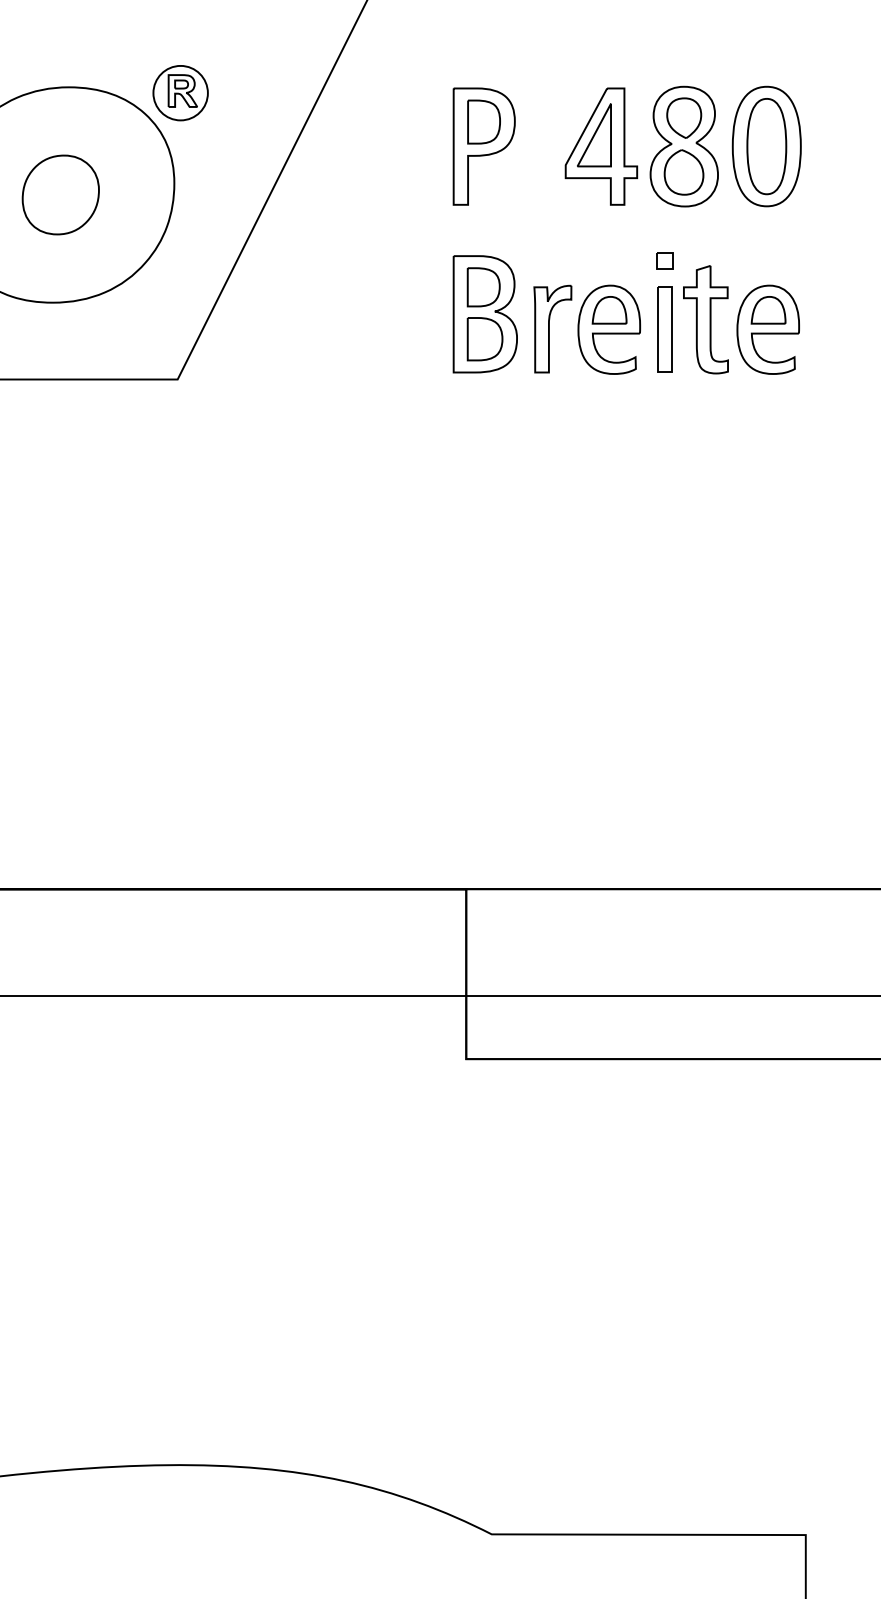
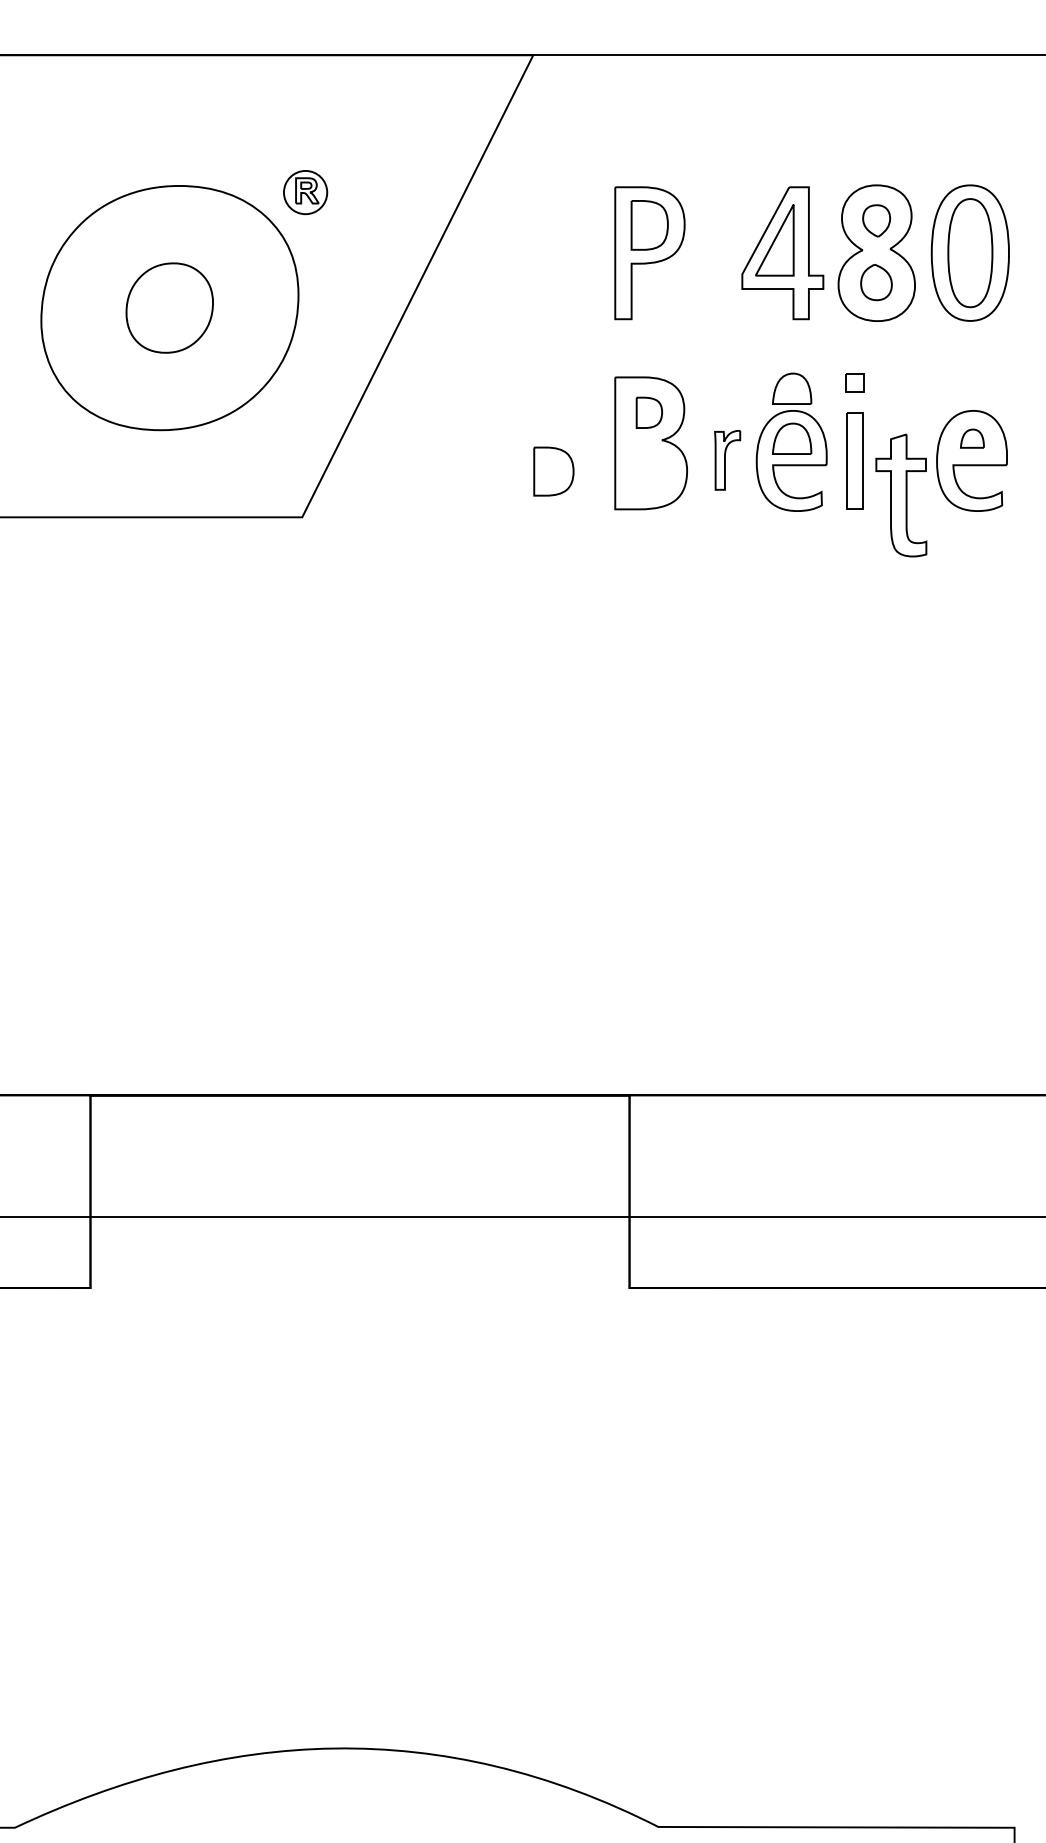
part: (180, 93) -> (305, 192), size x0.7
part: (684, 117) -> (876, 220), size x0.7
part: (684, 172) -> (876, 282), size x0.7
part: (609, 265) -> (792, 388), added
part: (483, 287) -> (649, 412), size x0.7
part: (768, 310) -> (972, 438), size x0.6
part: (706, 319) -> (901, 495), moved
part: (552, 329) -> (727, 460), size x0.6
part: (484, 339) -> (553, 471), moved

